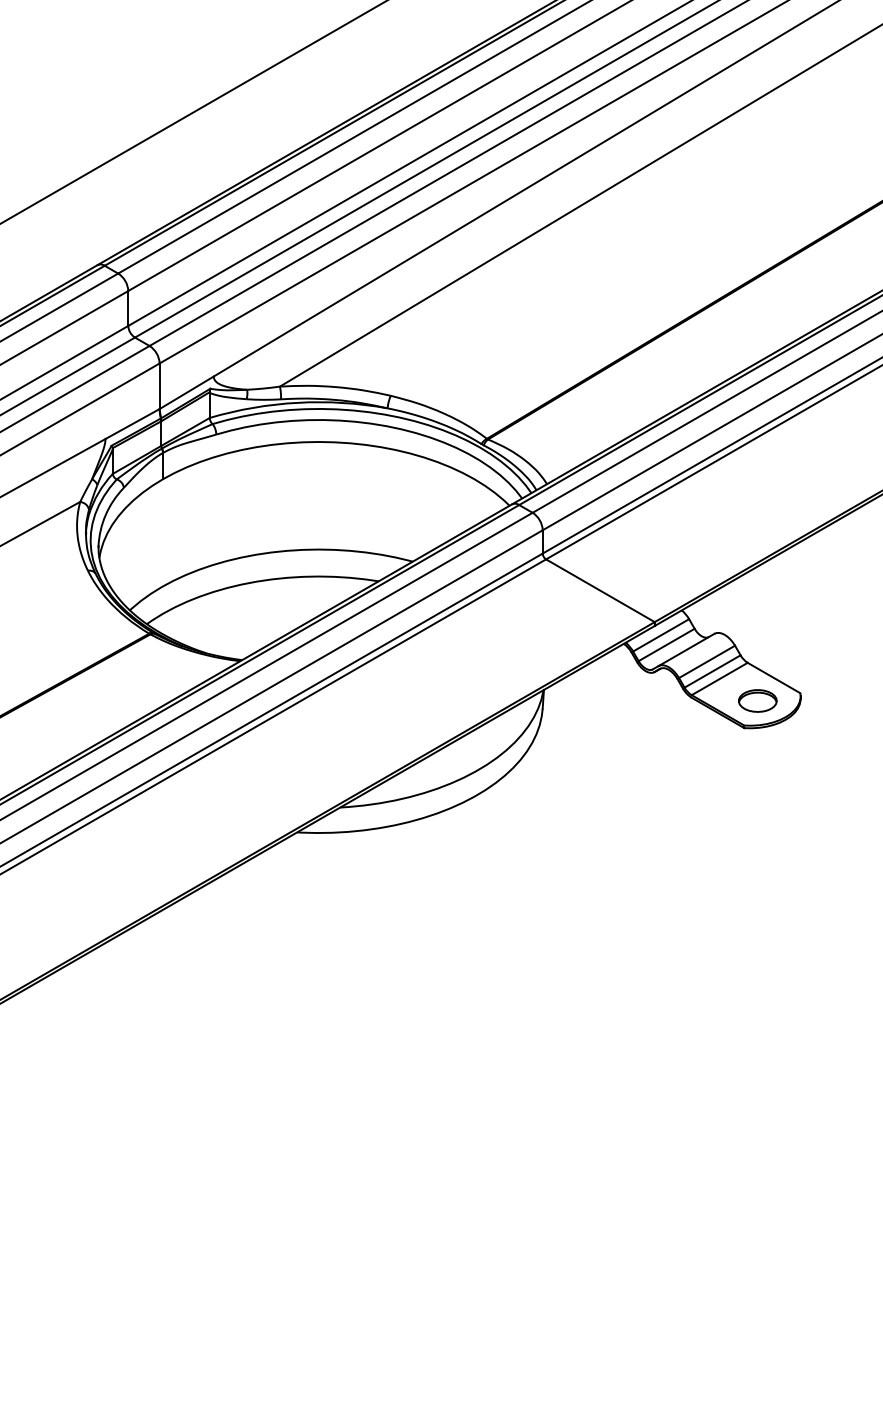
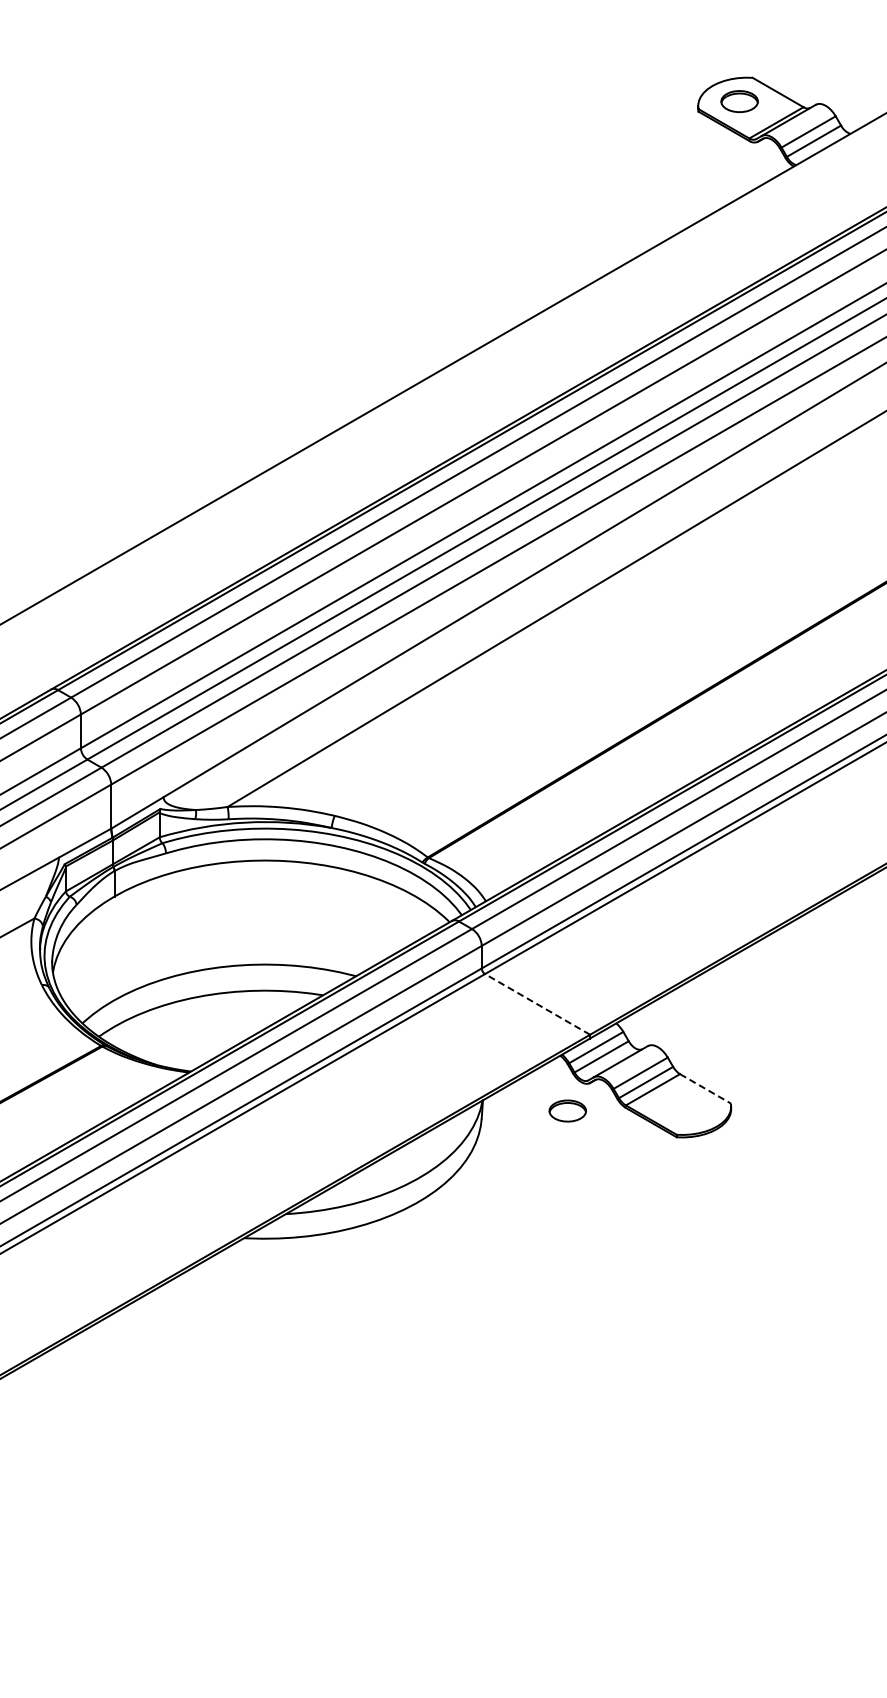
line: (600, 590) -> (537, 1004), solid -> dashed
line: (774, 678) -> (705, 1089), solid -> dashed
part: (757, 700) -> (567, 1110), moved

